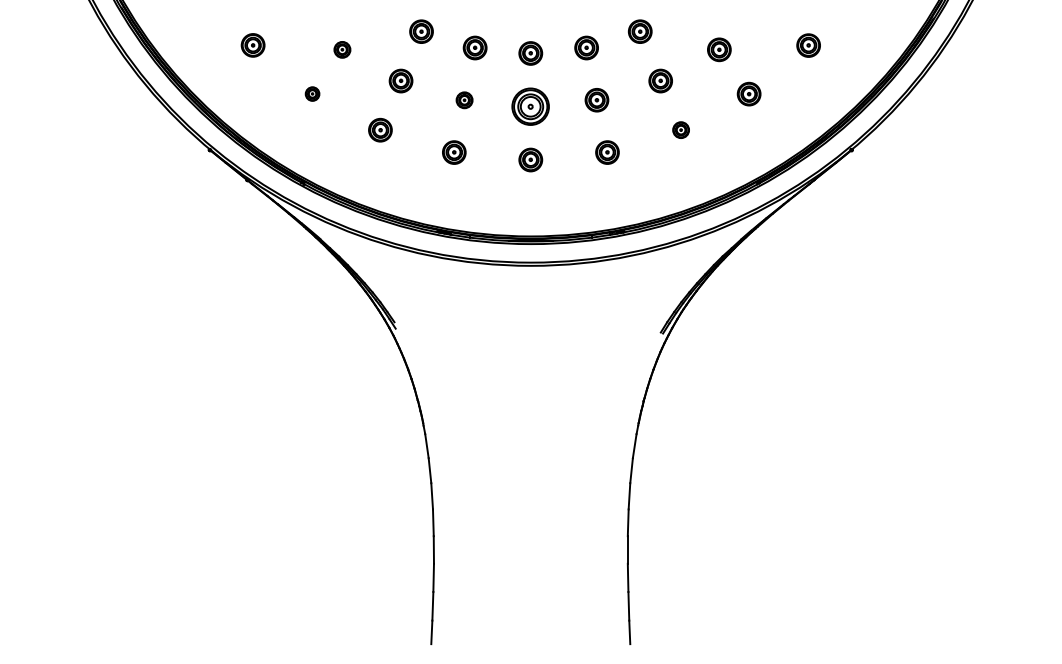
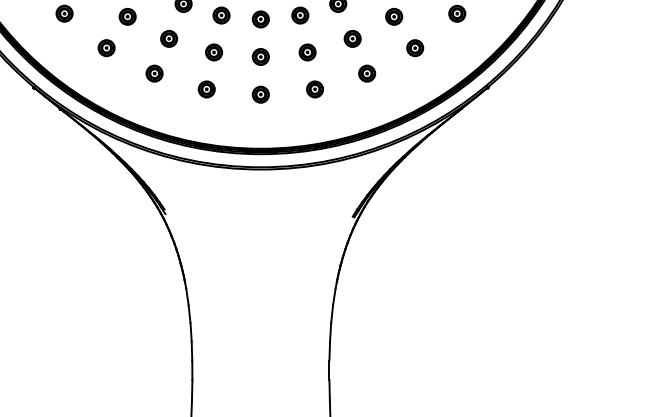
part: (342, 49) -> (127, 16), size x1.43
part: (312, 93) -> (106, 47), size x1.67
part: (464, 100) -> (213, 52), size x1.43
part: (530, 106) -> (260, 56), size x0.62
part: (680, 129) -> (366, 73), size x1.43

